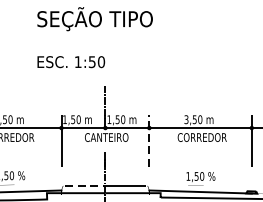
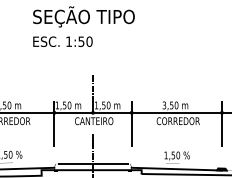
text: (70, 61) -> (62, 41), moved
line: (149, 141) -> (131, 124), dashed -> solid
line: (85, 185) -> (75, 163), dashed -> solid

